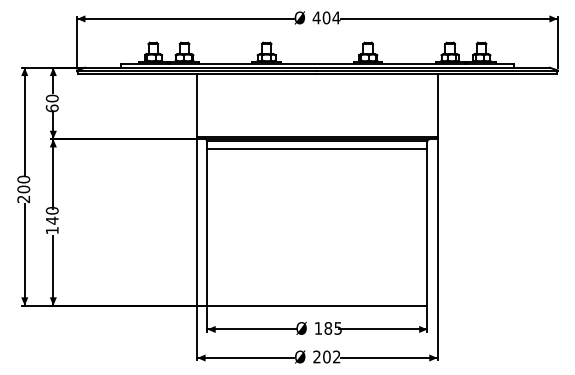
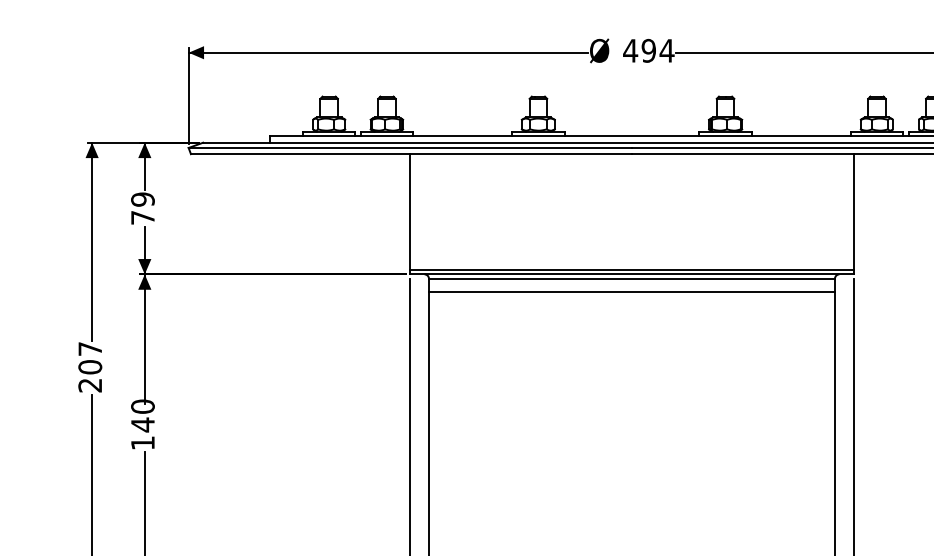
text: (326, 17) -> (648, 50), 404 -> 494
text: (51, 103) -> (141, 208), 60 -> 79
text: (23, 179) -> (89, 348), 200 -> 207

